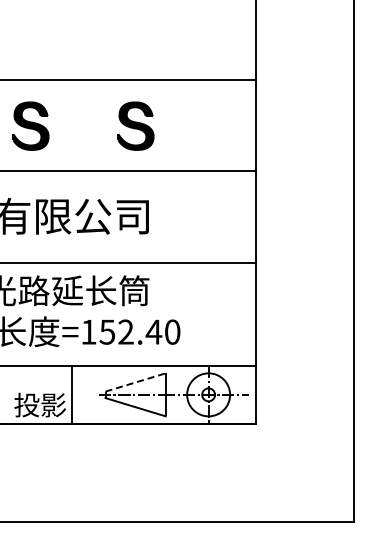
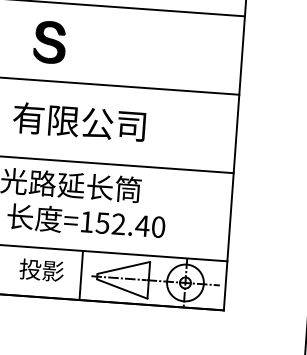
part: (135, 125) -> (139, 48), removed
line: (136, 382) -> (124, 267), dashed -> solid
line: (71, 394) -> (81, 275), moved
text: (39, 404) -> (41, 269), moved

